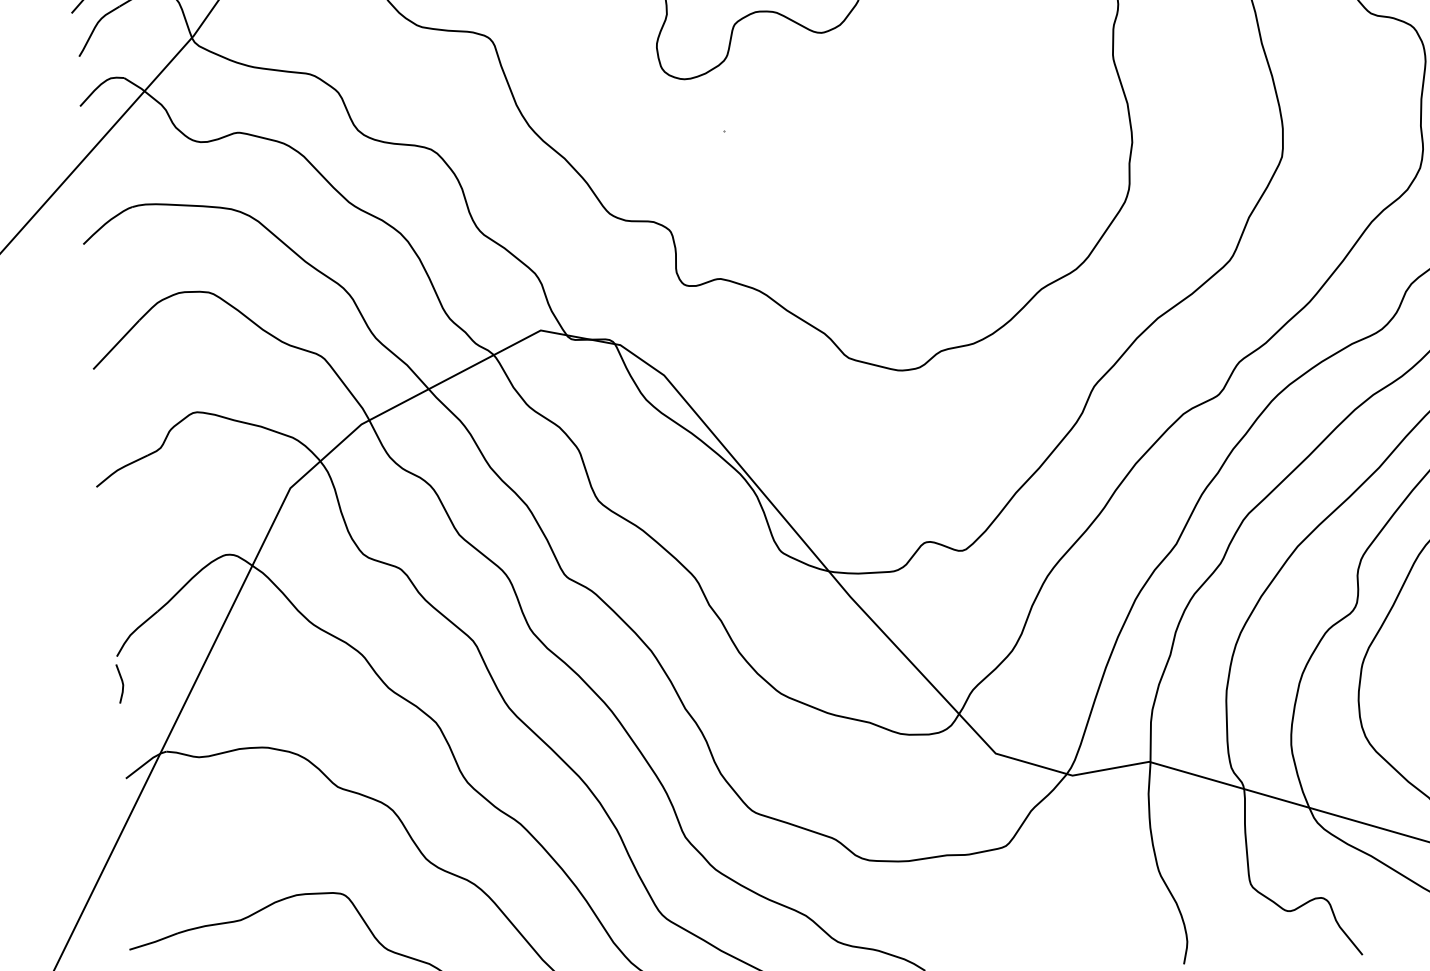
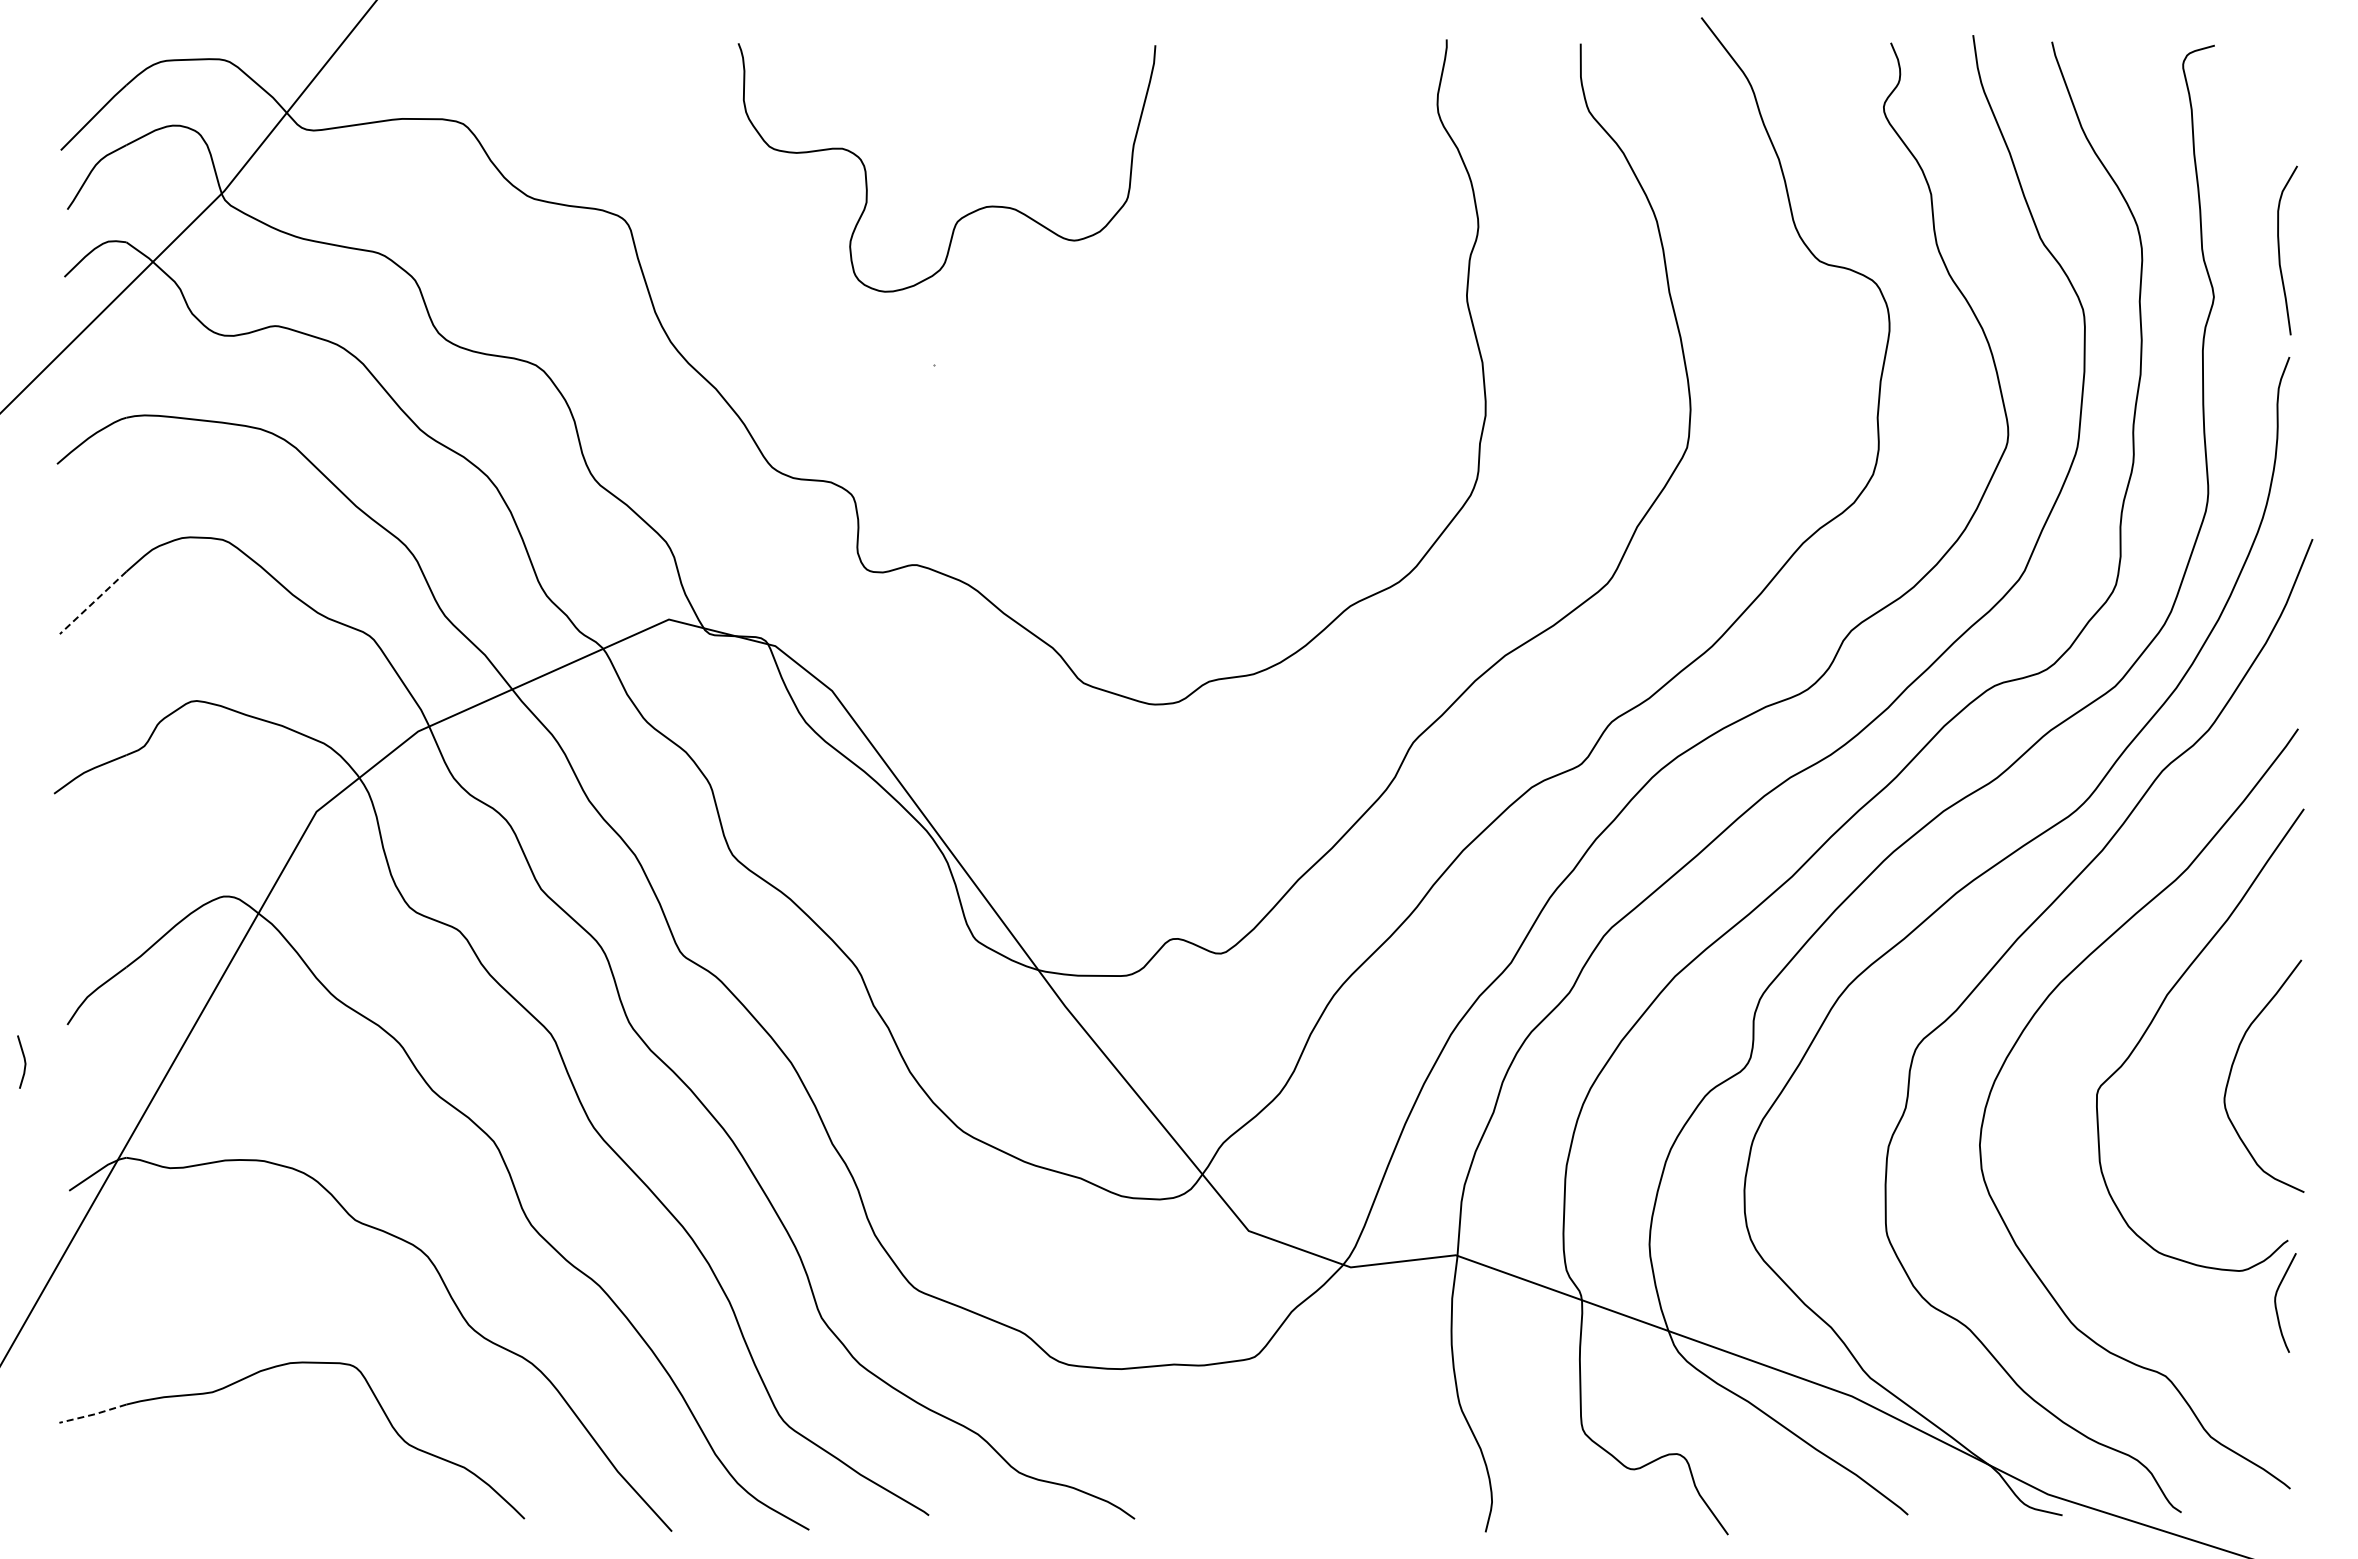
line: (116, 344) -> (93, 602), solid -> dashed
line: (121, 681) -> (23, 1059), moved
line: (154, 942) -> (93, 1414), solid -> dashed

